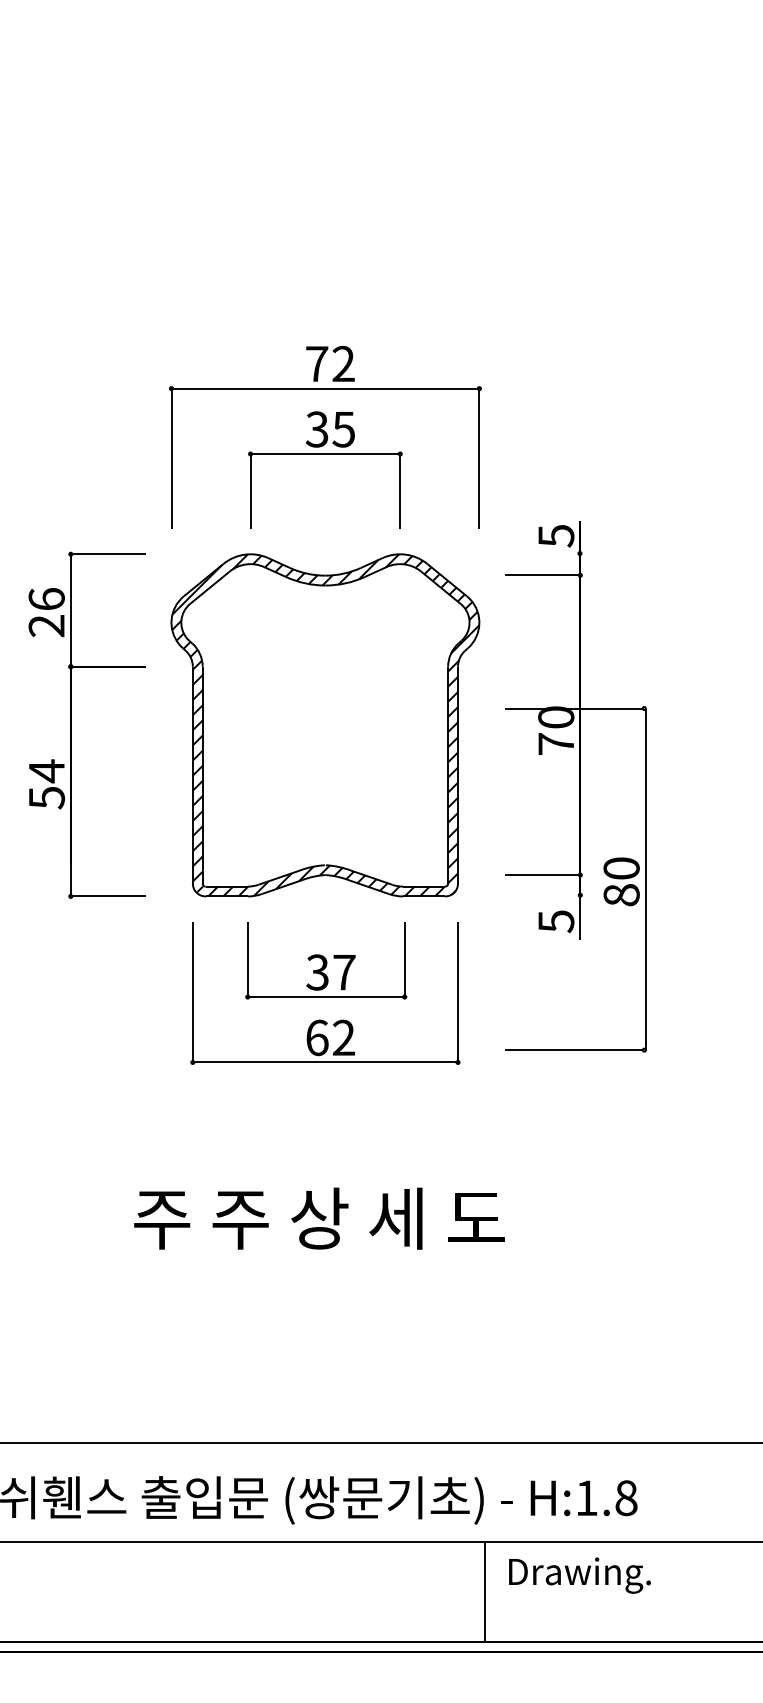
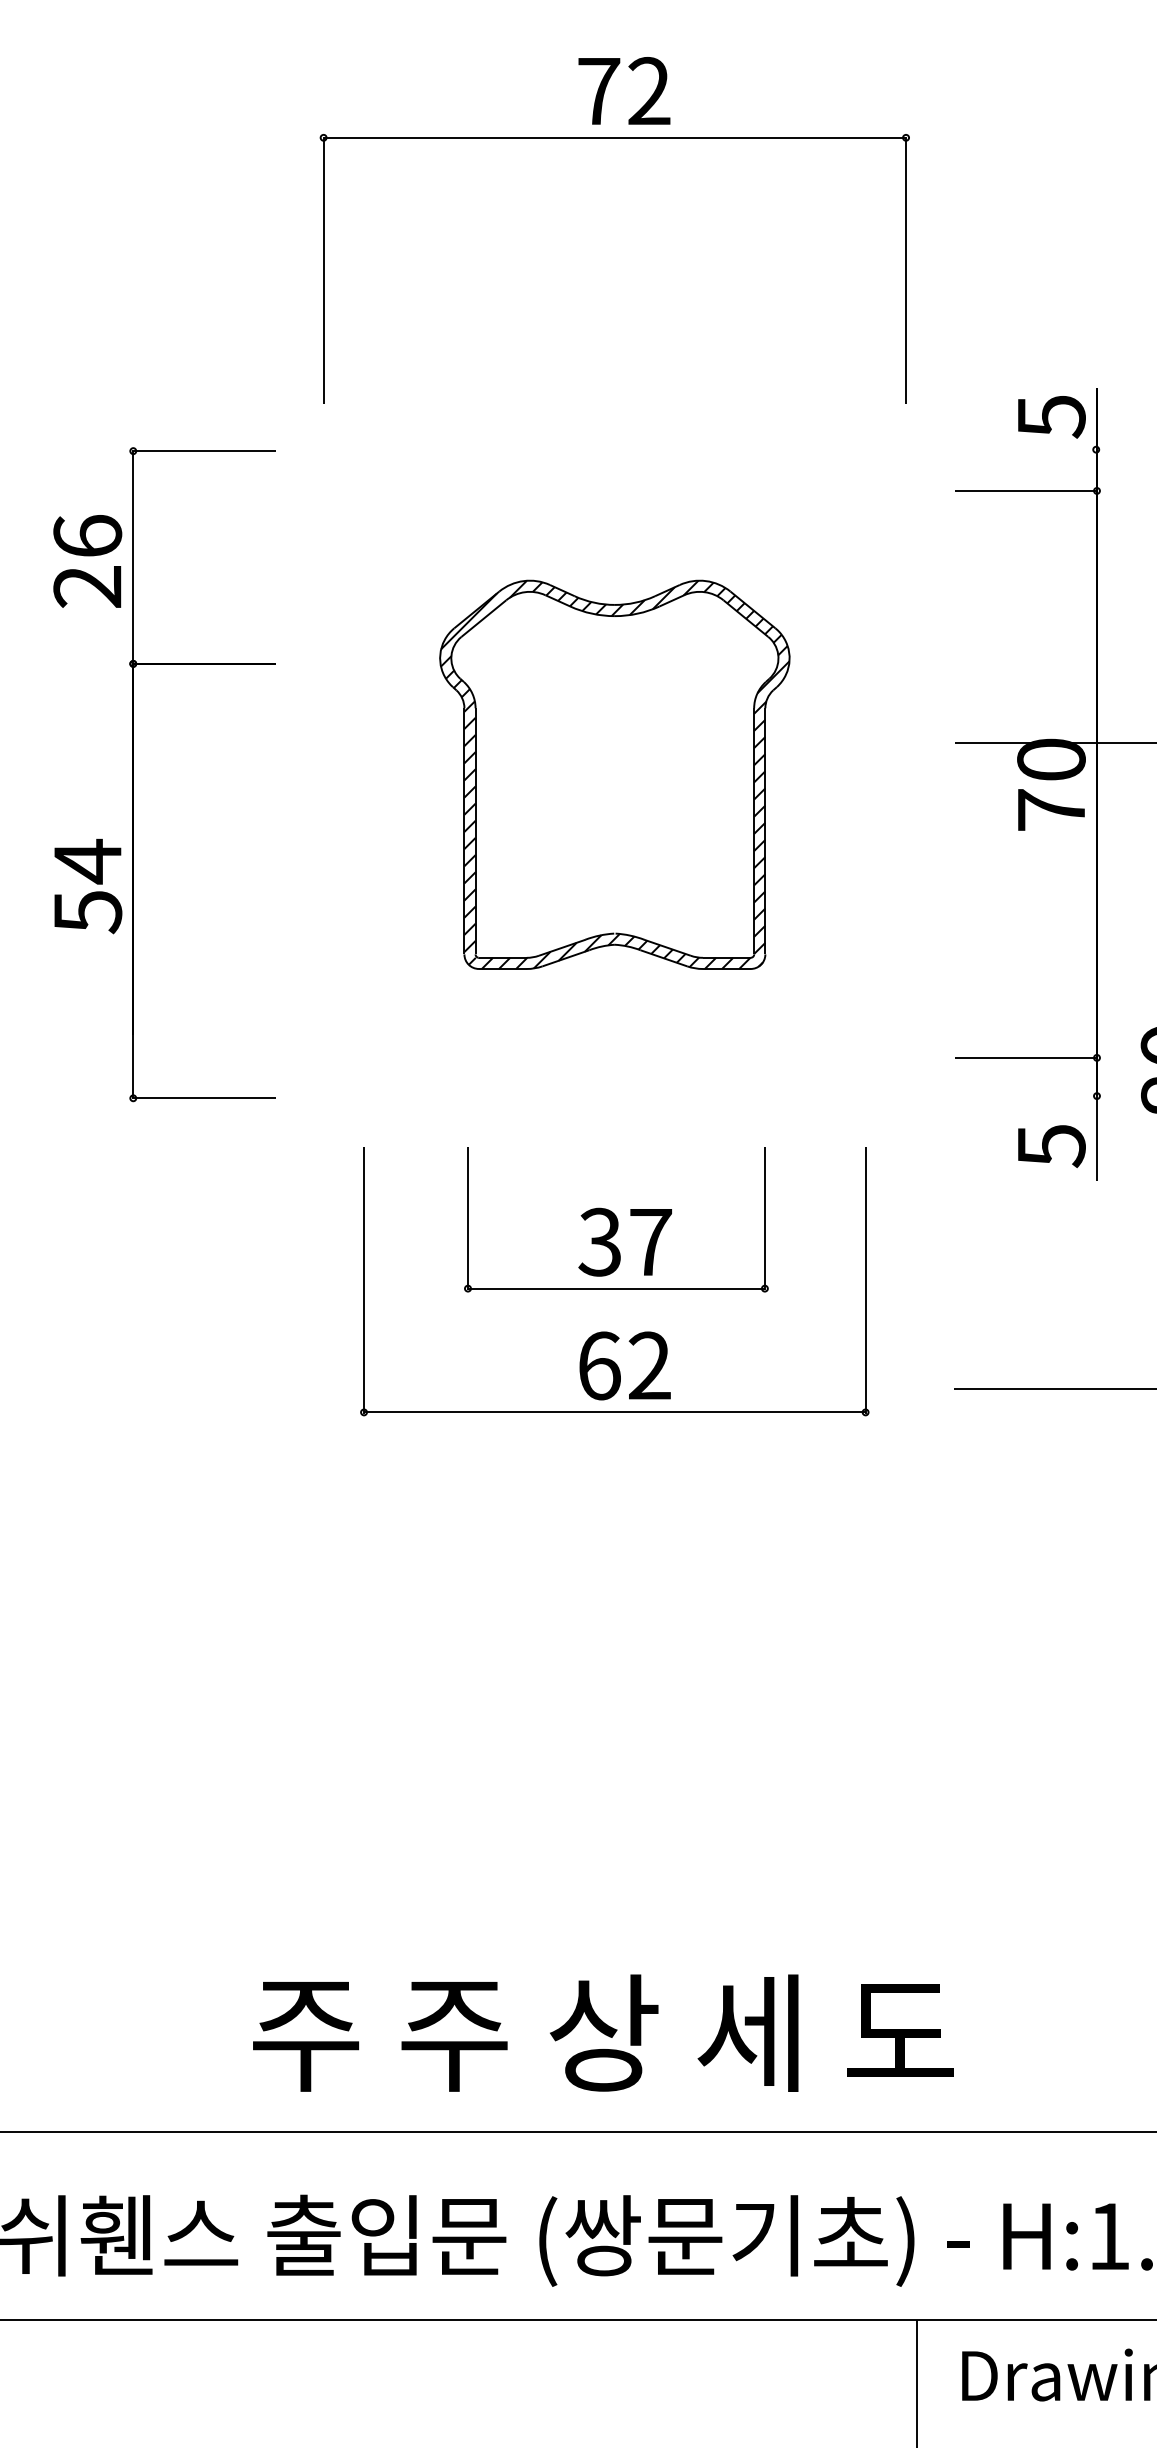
part: (325, 454) -> (614, 262), removed
part: (325, 725) -> (614, 774), size x0.6
text: (319, 1218) -> (603, 2032), moved

